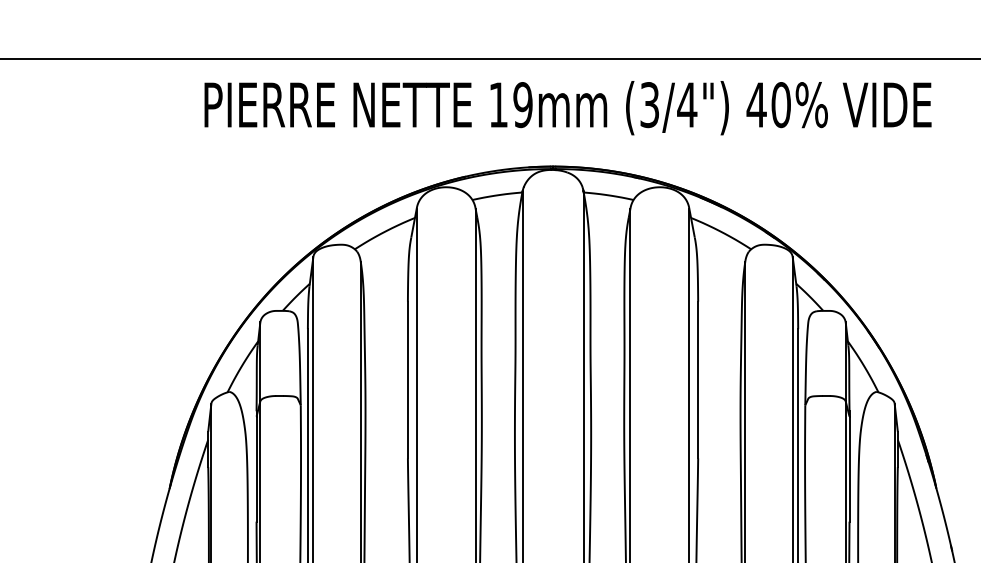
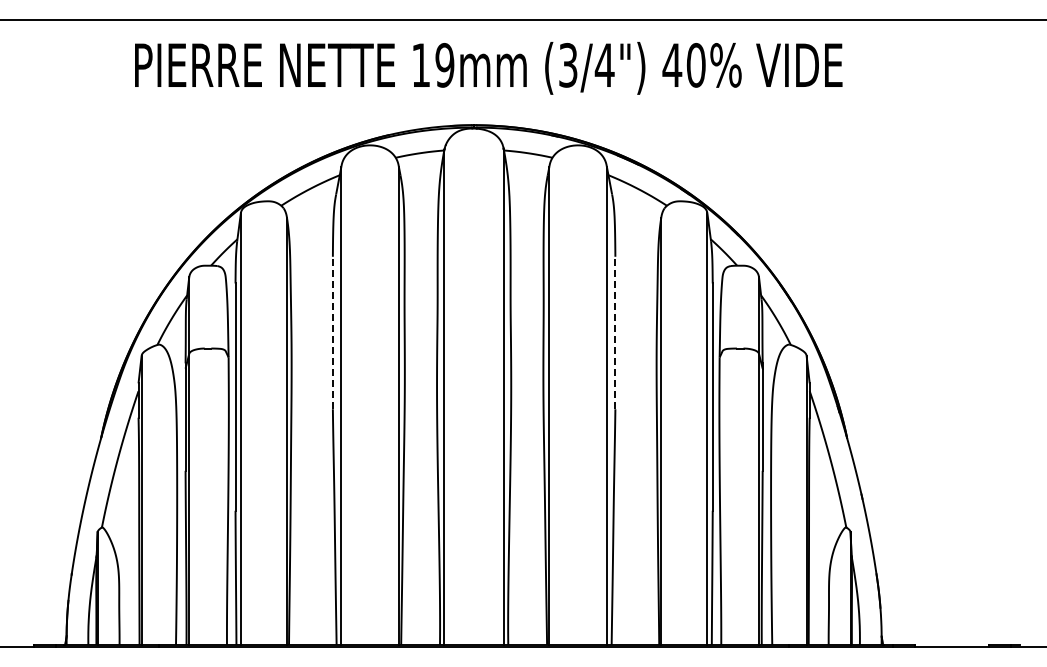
line: (407, 379) -> (332, 332), solid -> dashed
line: (698, 379) -> (615, 332), solid -> dashed

